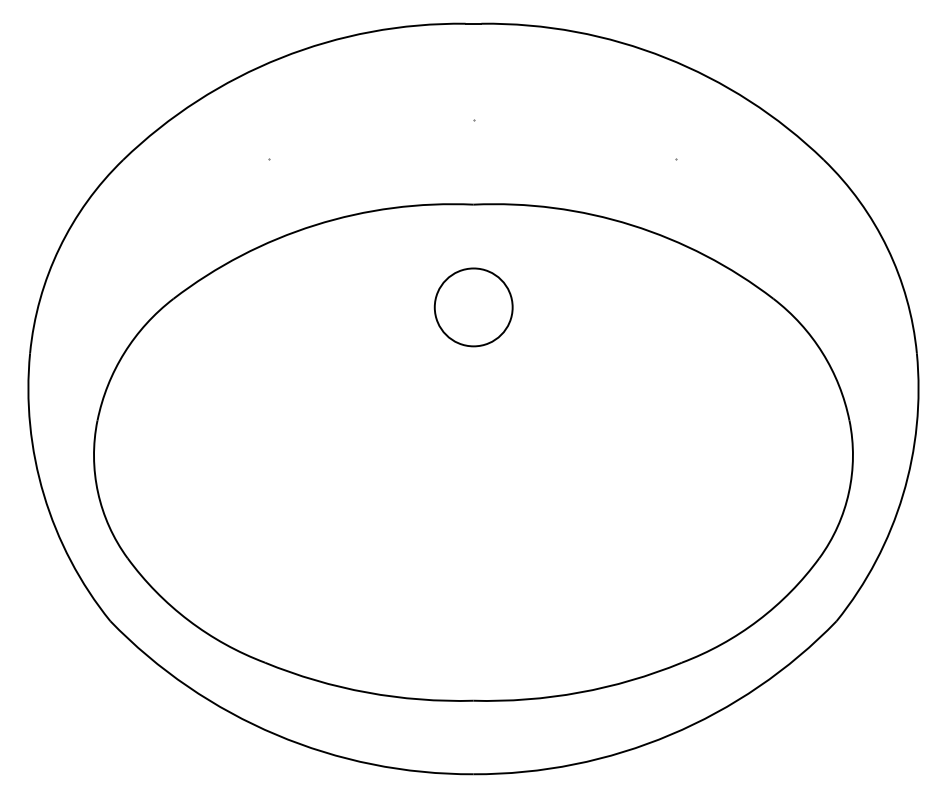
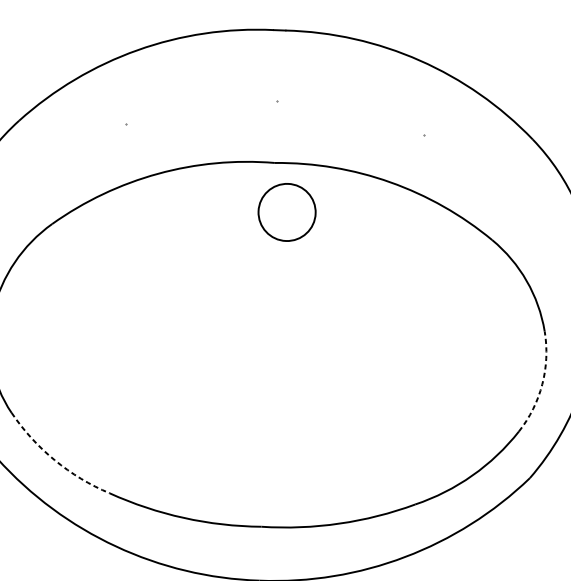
circle: (473, 307) -> (286, 212), moved
arc: (848, 492) -> (542, 384), solid -> dashed
arc: (188, 620) -> (54, 460), solid -> dashed

